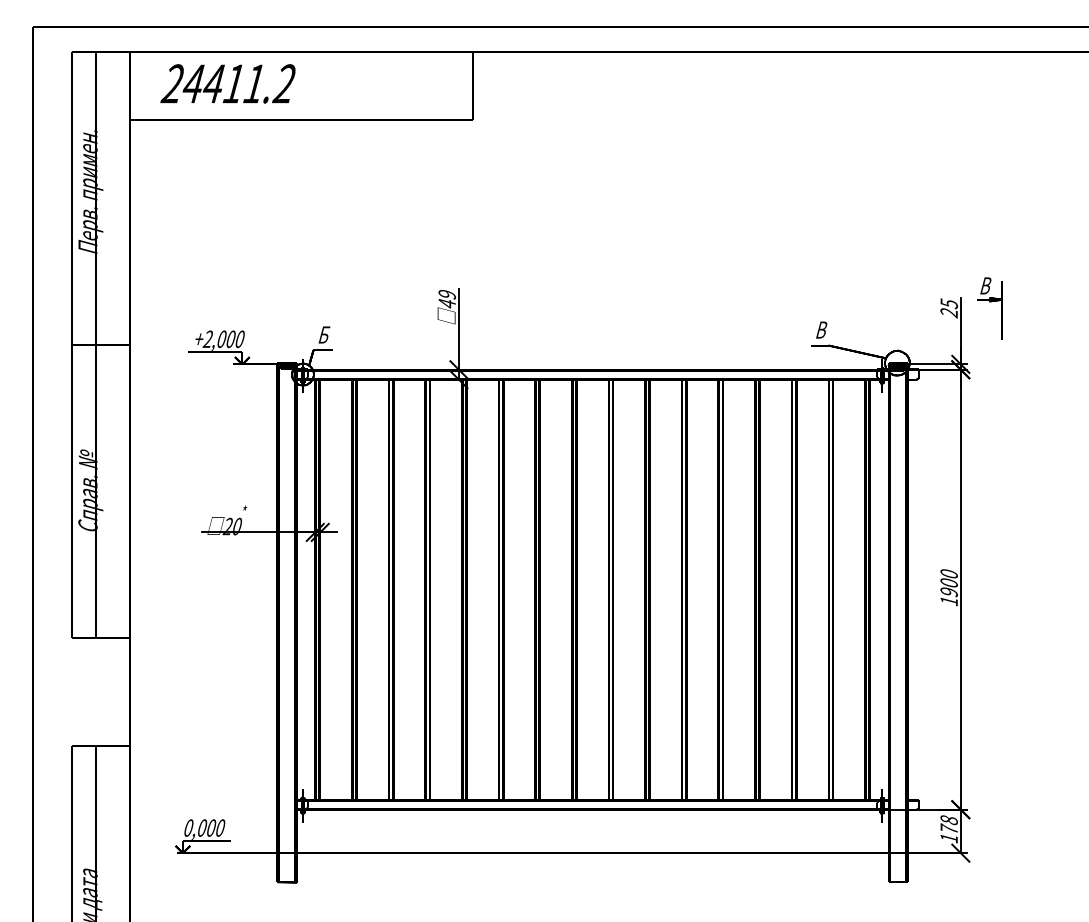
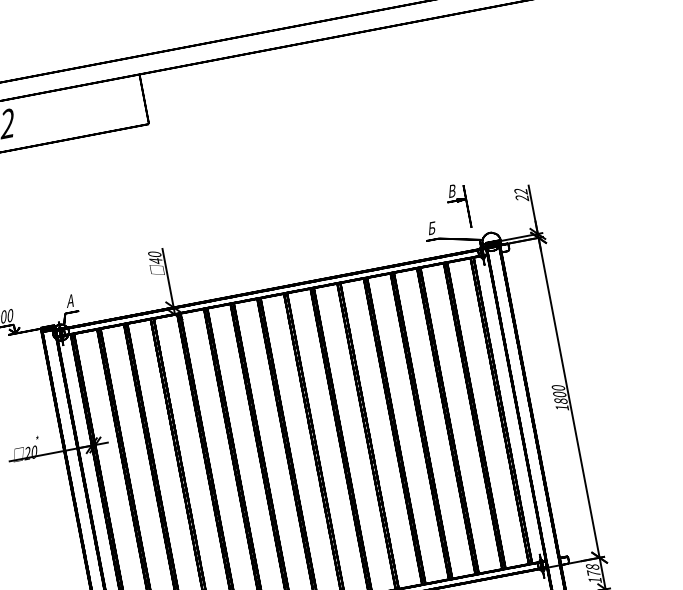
text: (446, 294) -> (154, 254), 49 -> 40
text: (948, 303) -> (520, 191), 25 -> 22
part: (989, 308) -> (457, 207), moved
text: (824, 328) -> (433, 226), В -> Б
text: (323, 334) -> (70, 300), Б -> А
text: (948, 592) -> (560, 401), 1900 -> 1800

